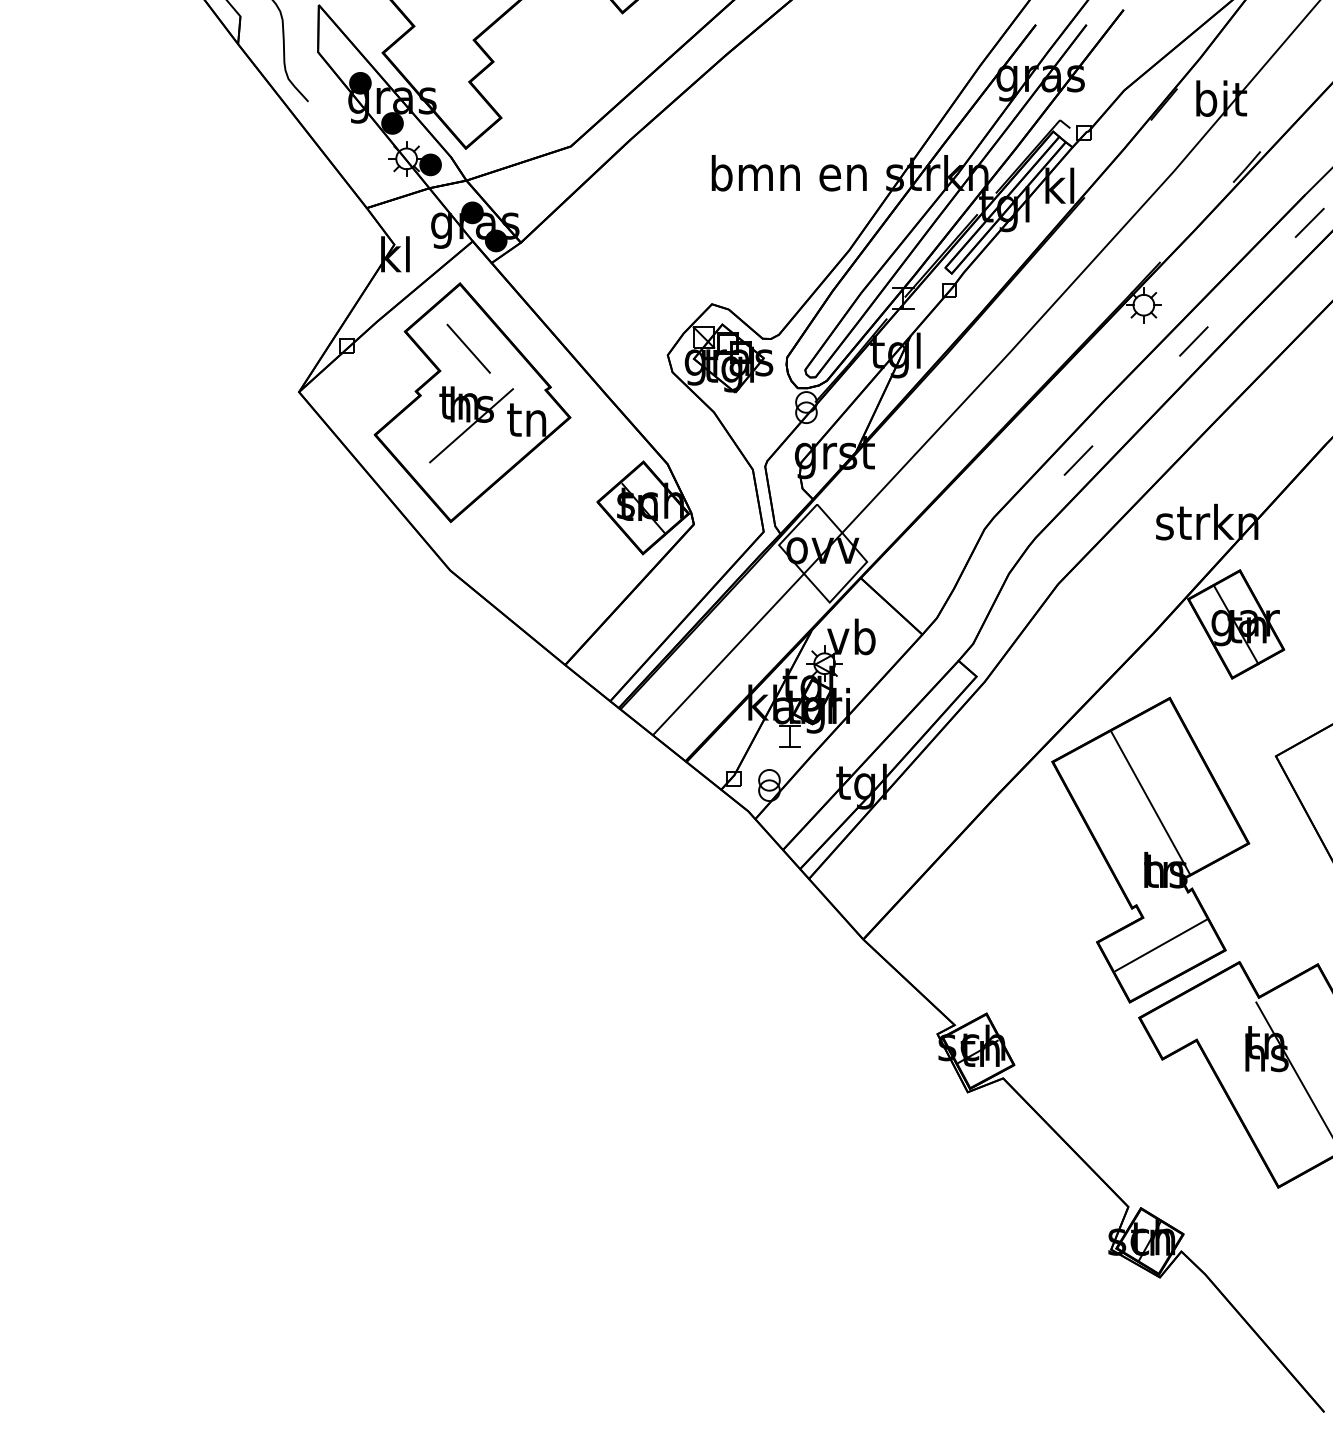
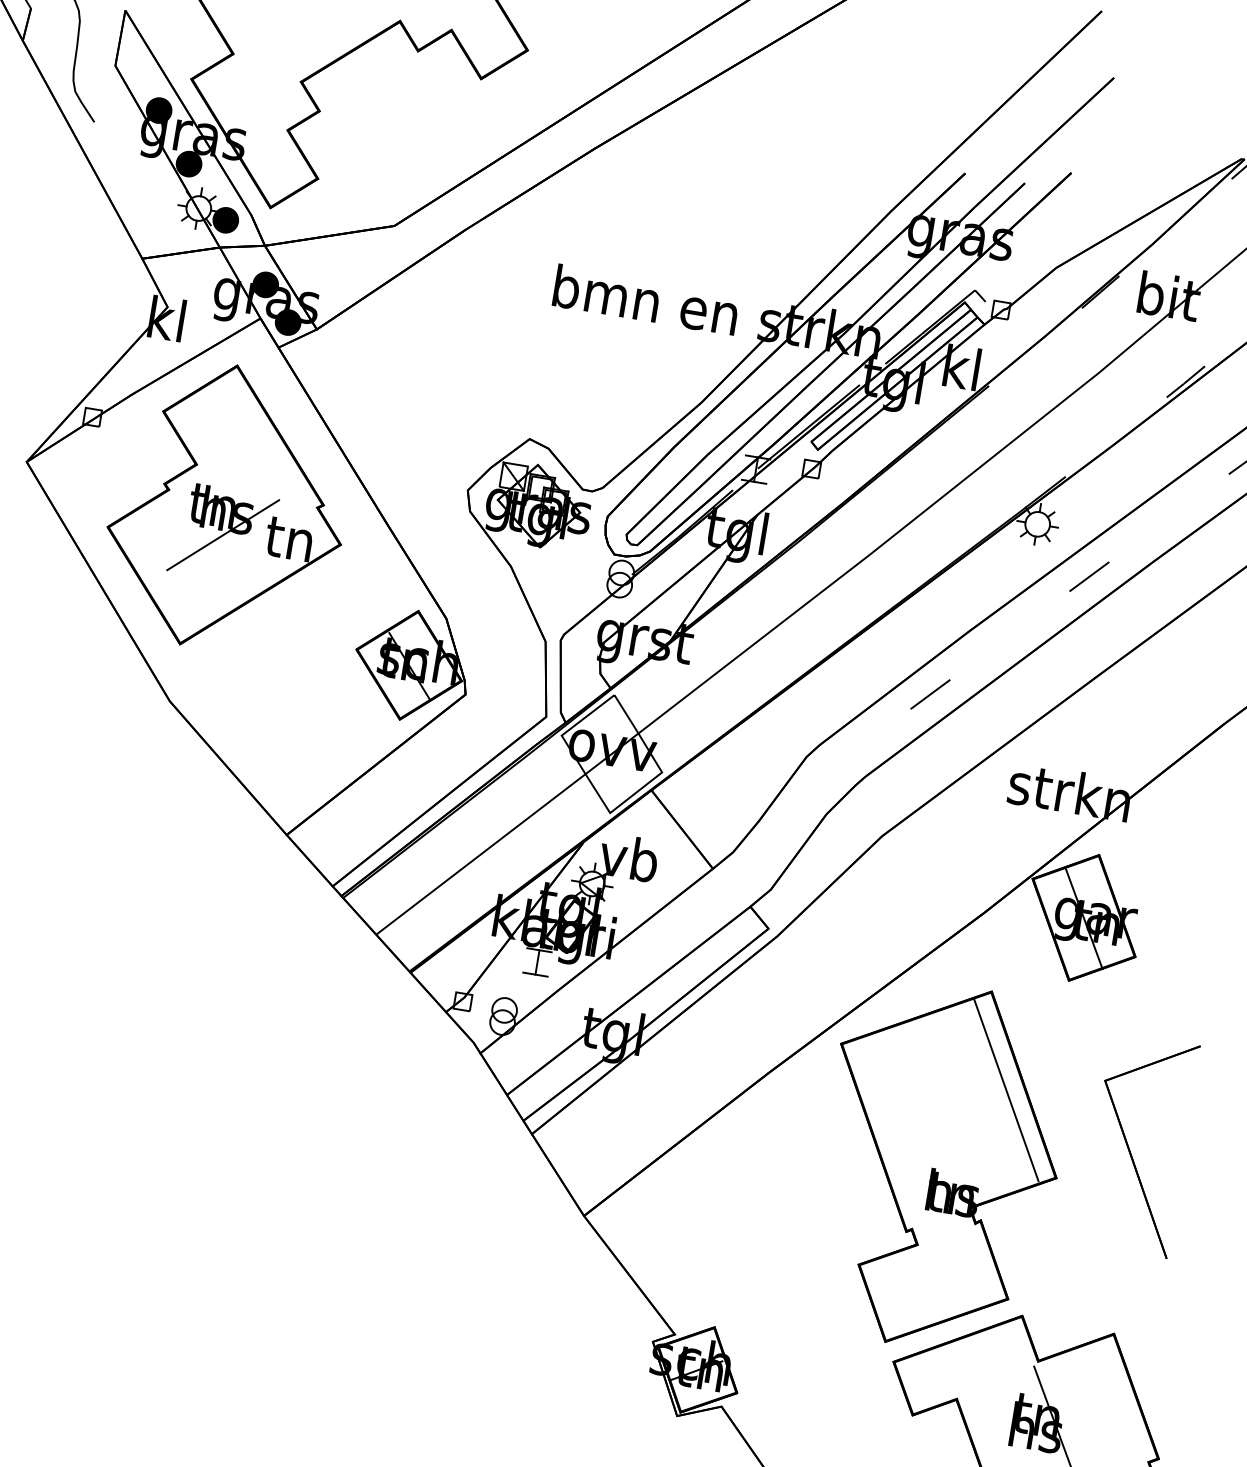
line: (468, 348) -> (234, 443), removed
line: (1150, 802) -> (1006, 1090), moved
line: (1160, 944) -> (932, 1279), removed

